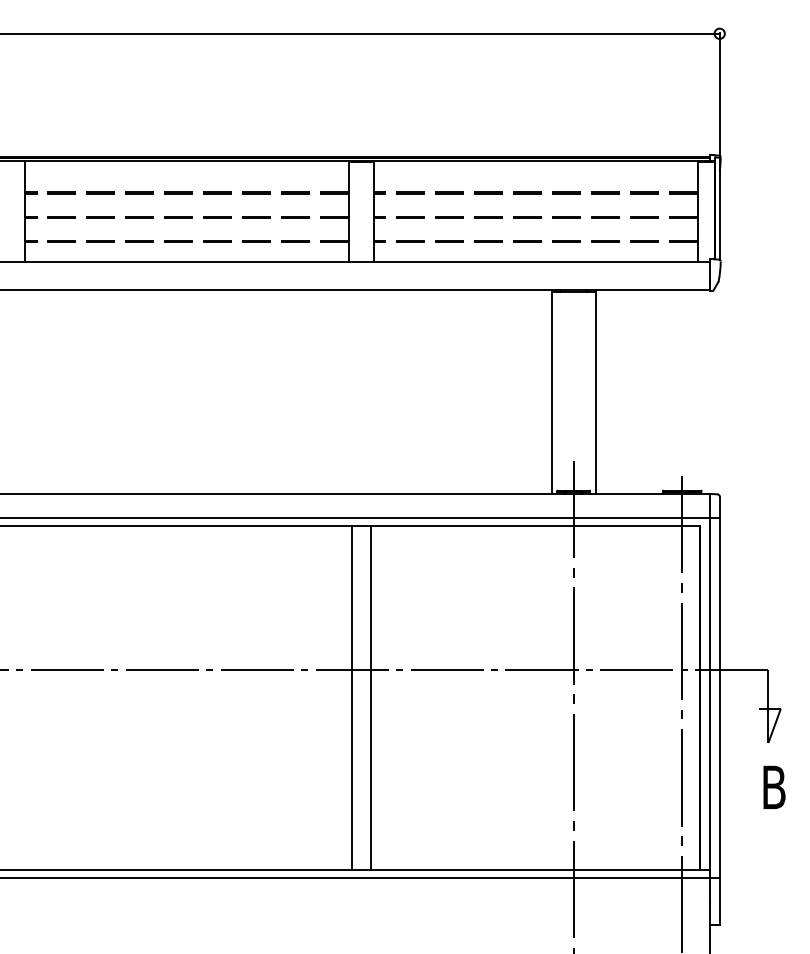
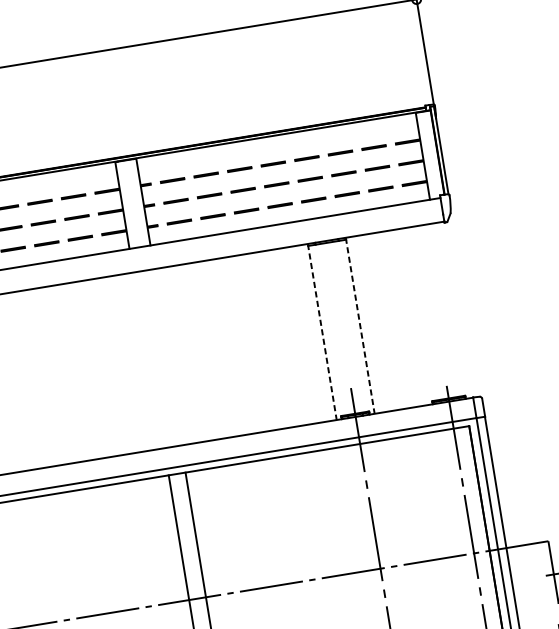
line: (551, 392) -> (322, 332), solid -> dashed
line: (595, 392) -> (360, 326), solid -> dashed

